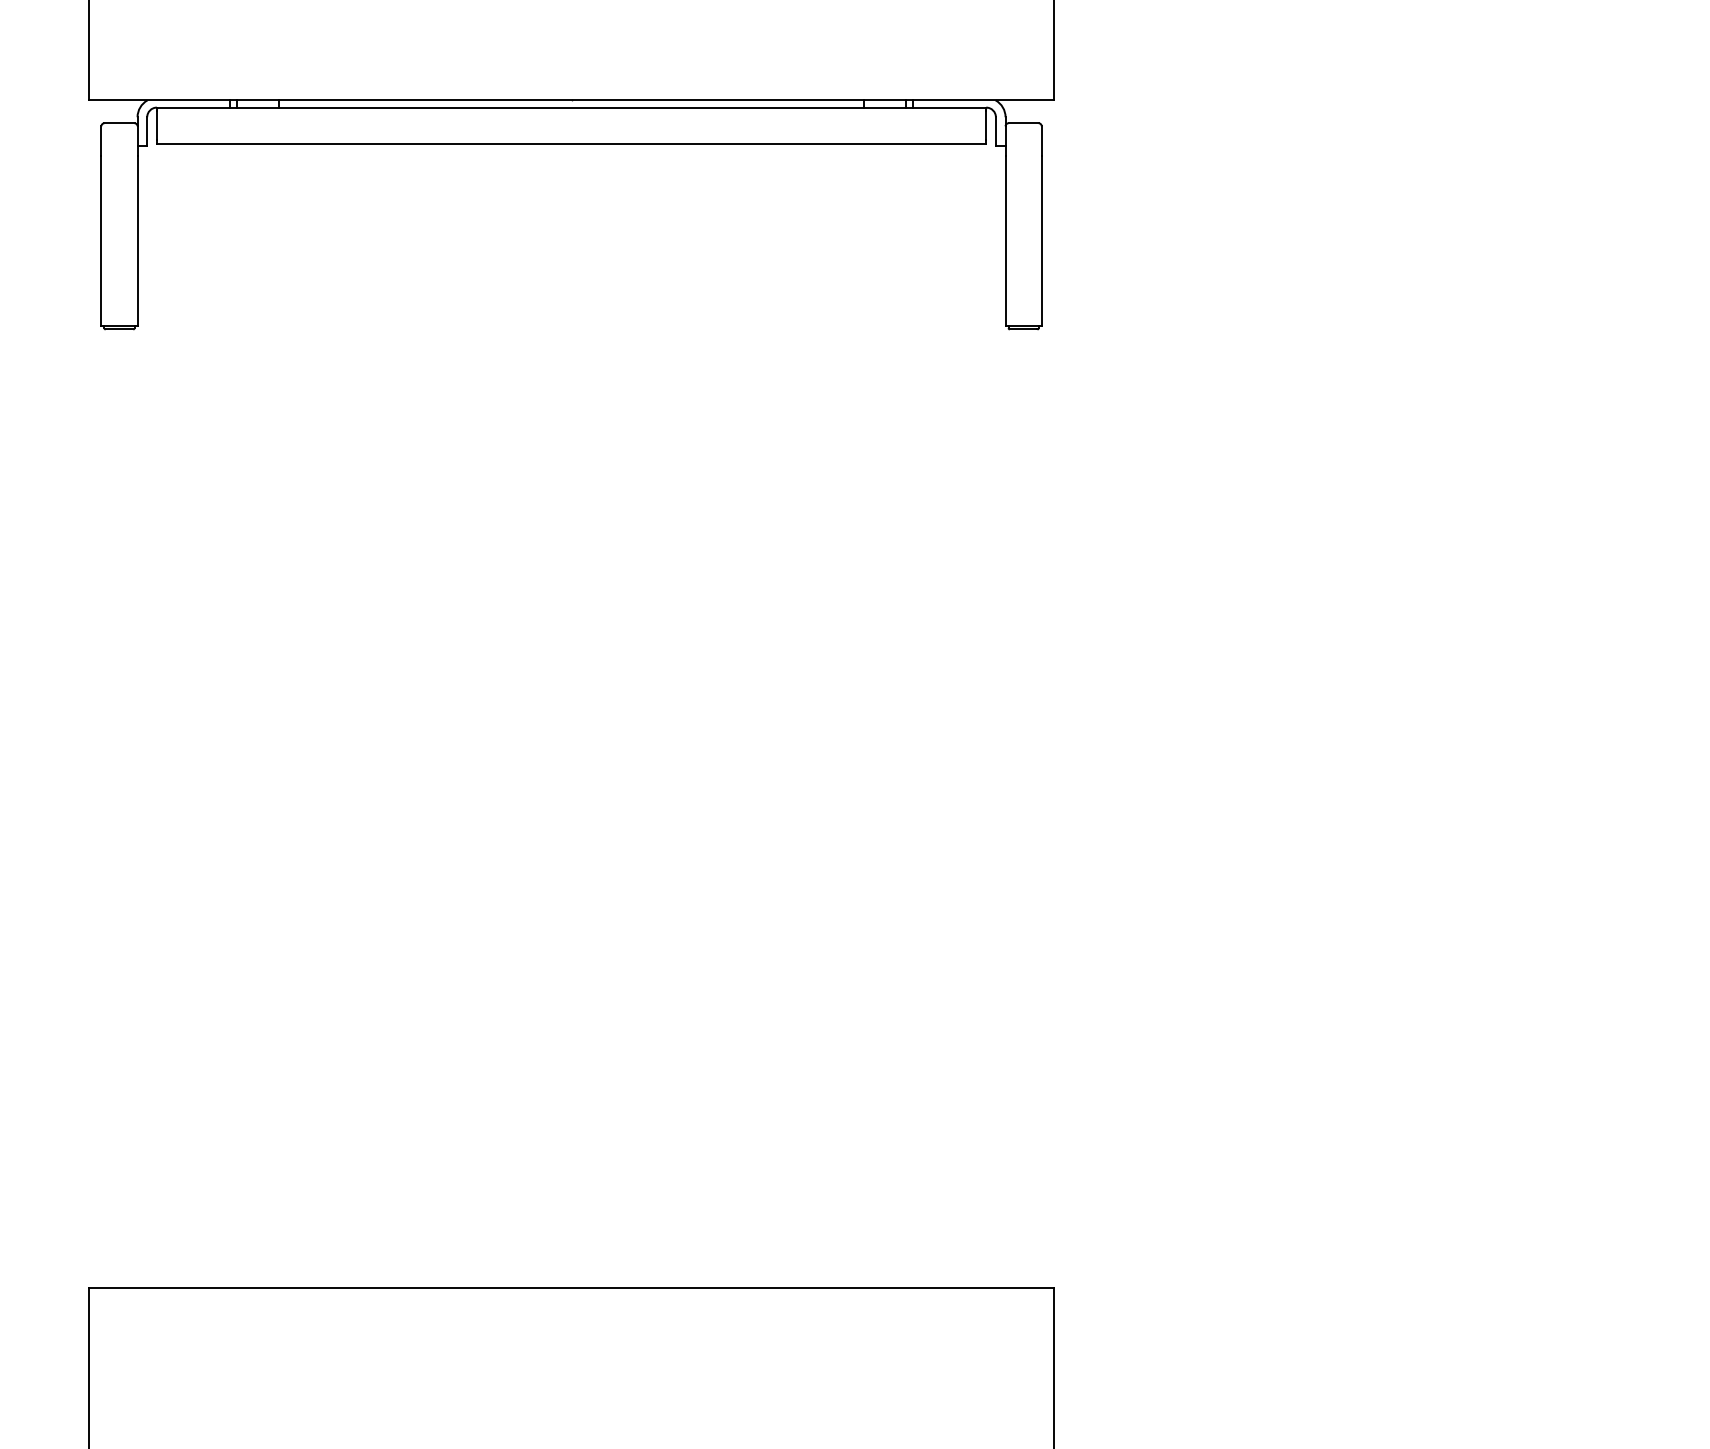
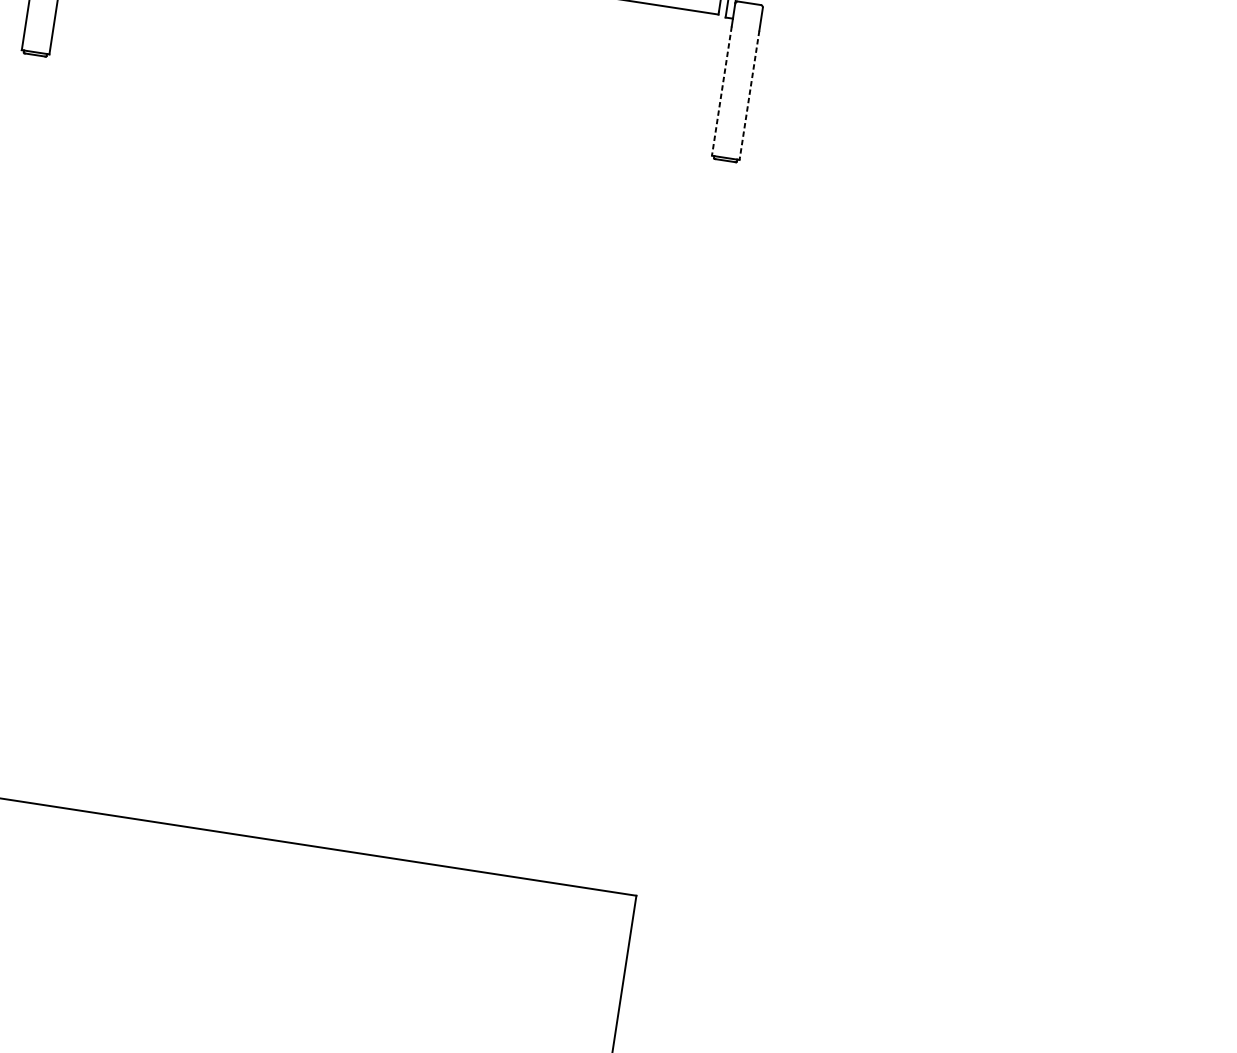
line: (1005, 241) -> (721, 91), solid -> dashed
line: (1041, 241) -> (749, 95), solid -> dashed

